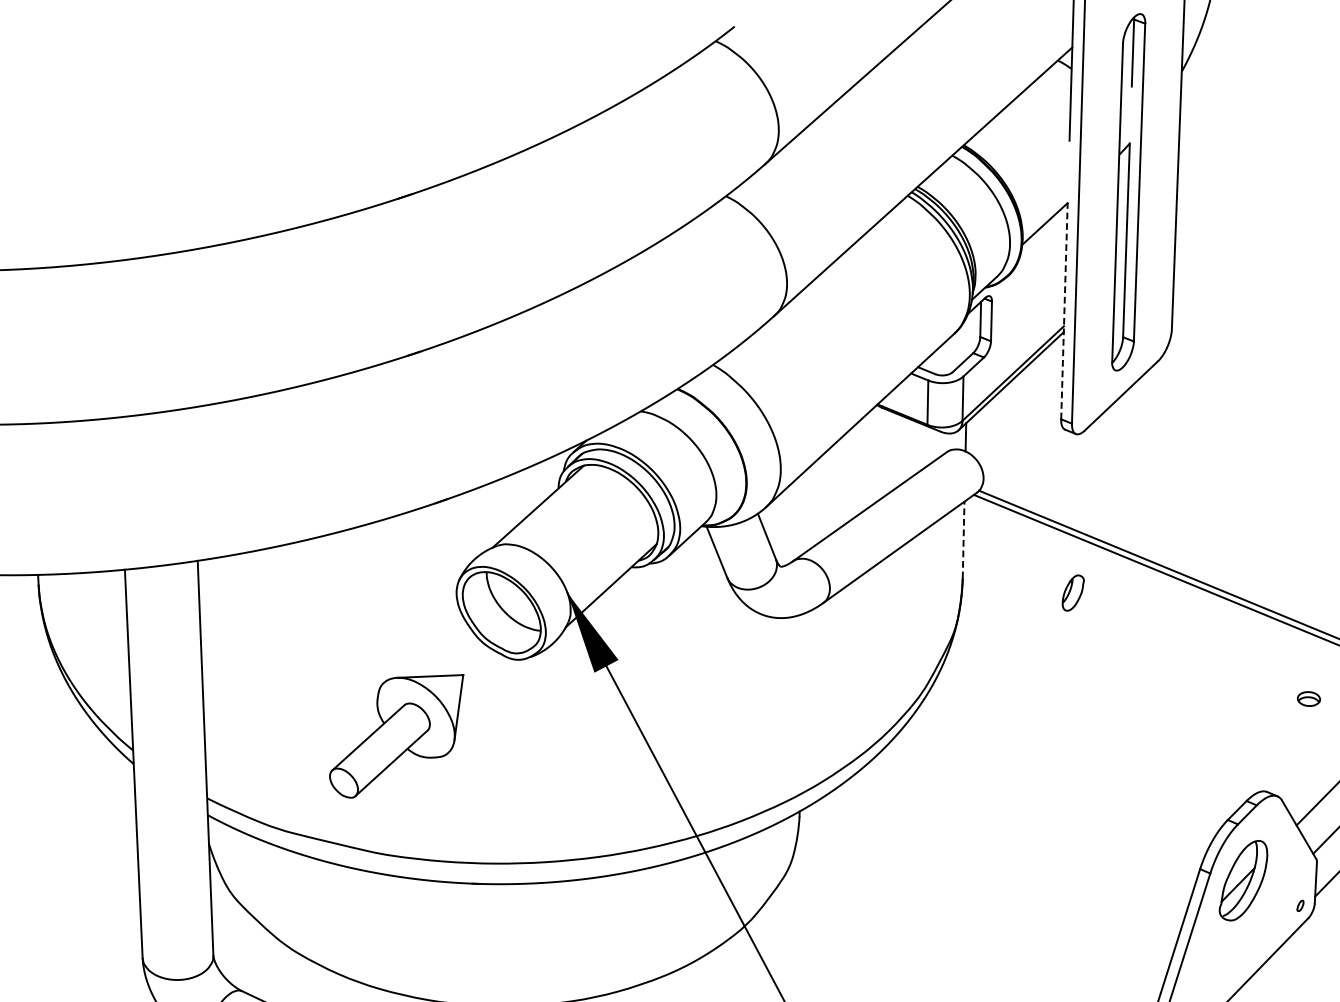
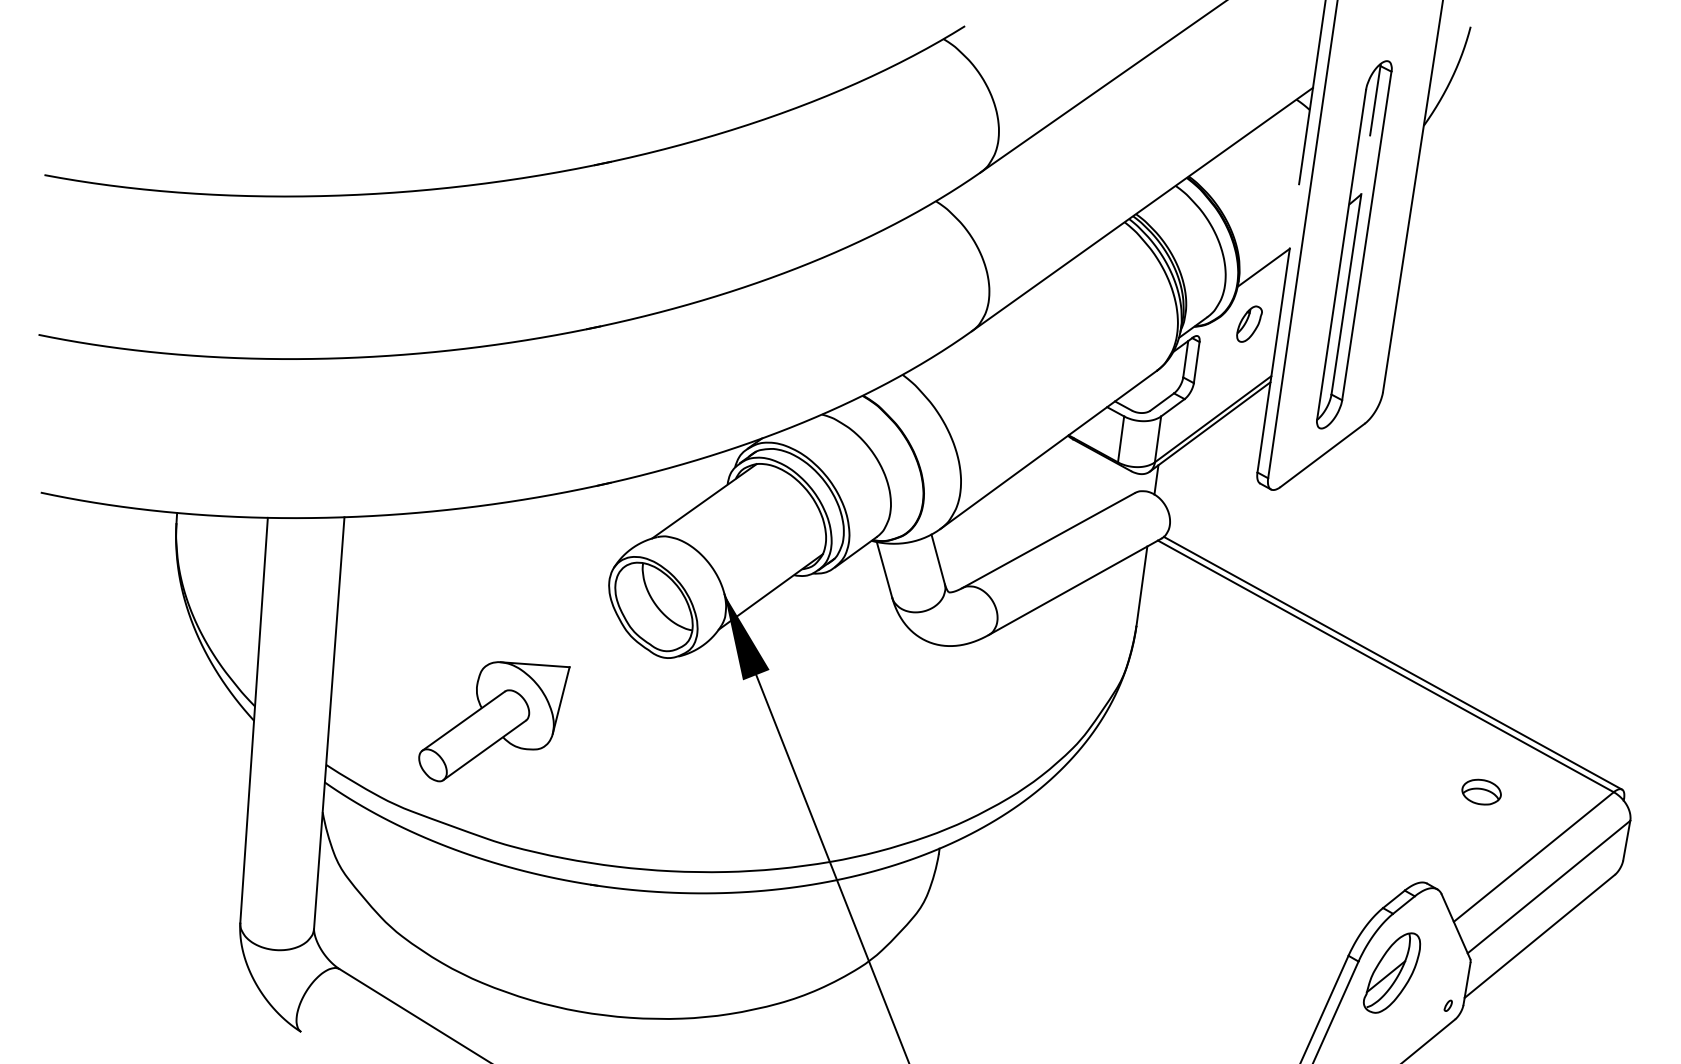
line: (1064, 311) -> (1273, 360), dashed -> solid
line: (964, 539) -> (1142, 585), dashed -> solid
part: (1073, 592) -> (1249, 323), moved
part: (1308, 698) -> (1481, 791), size x1.67
part: (397, 734) -> (494, 721), moved

